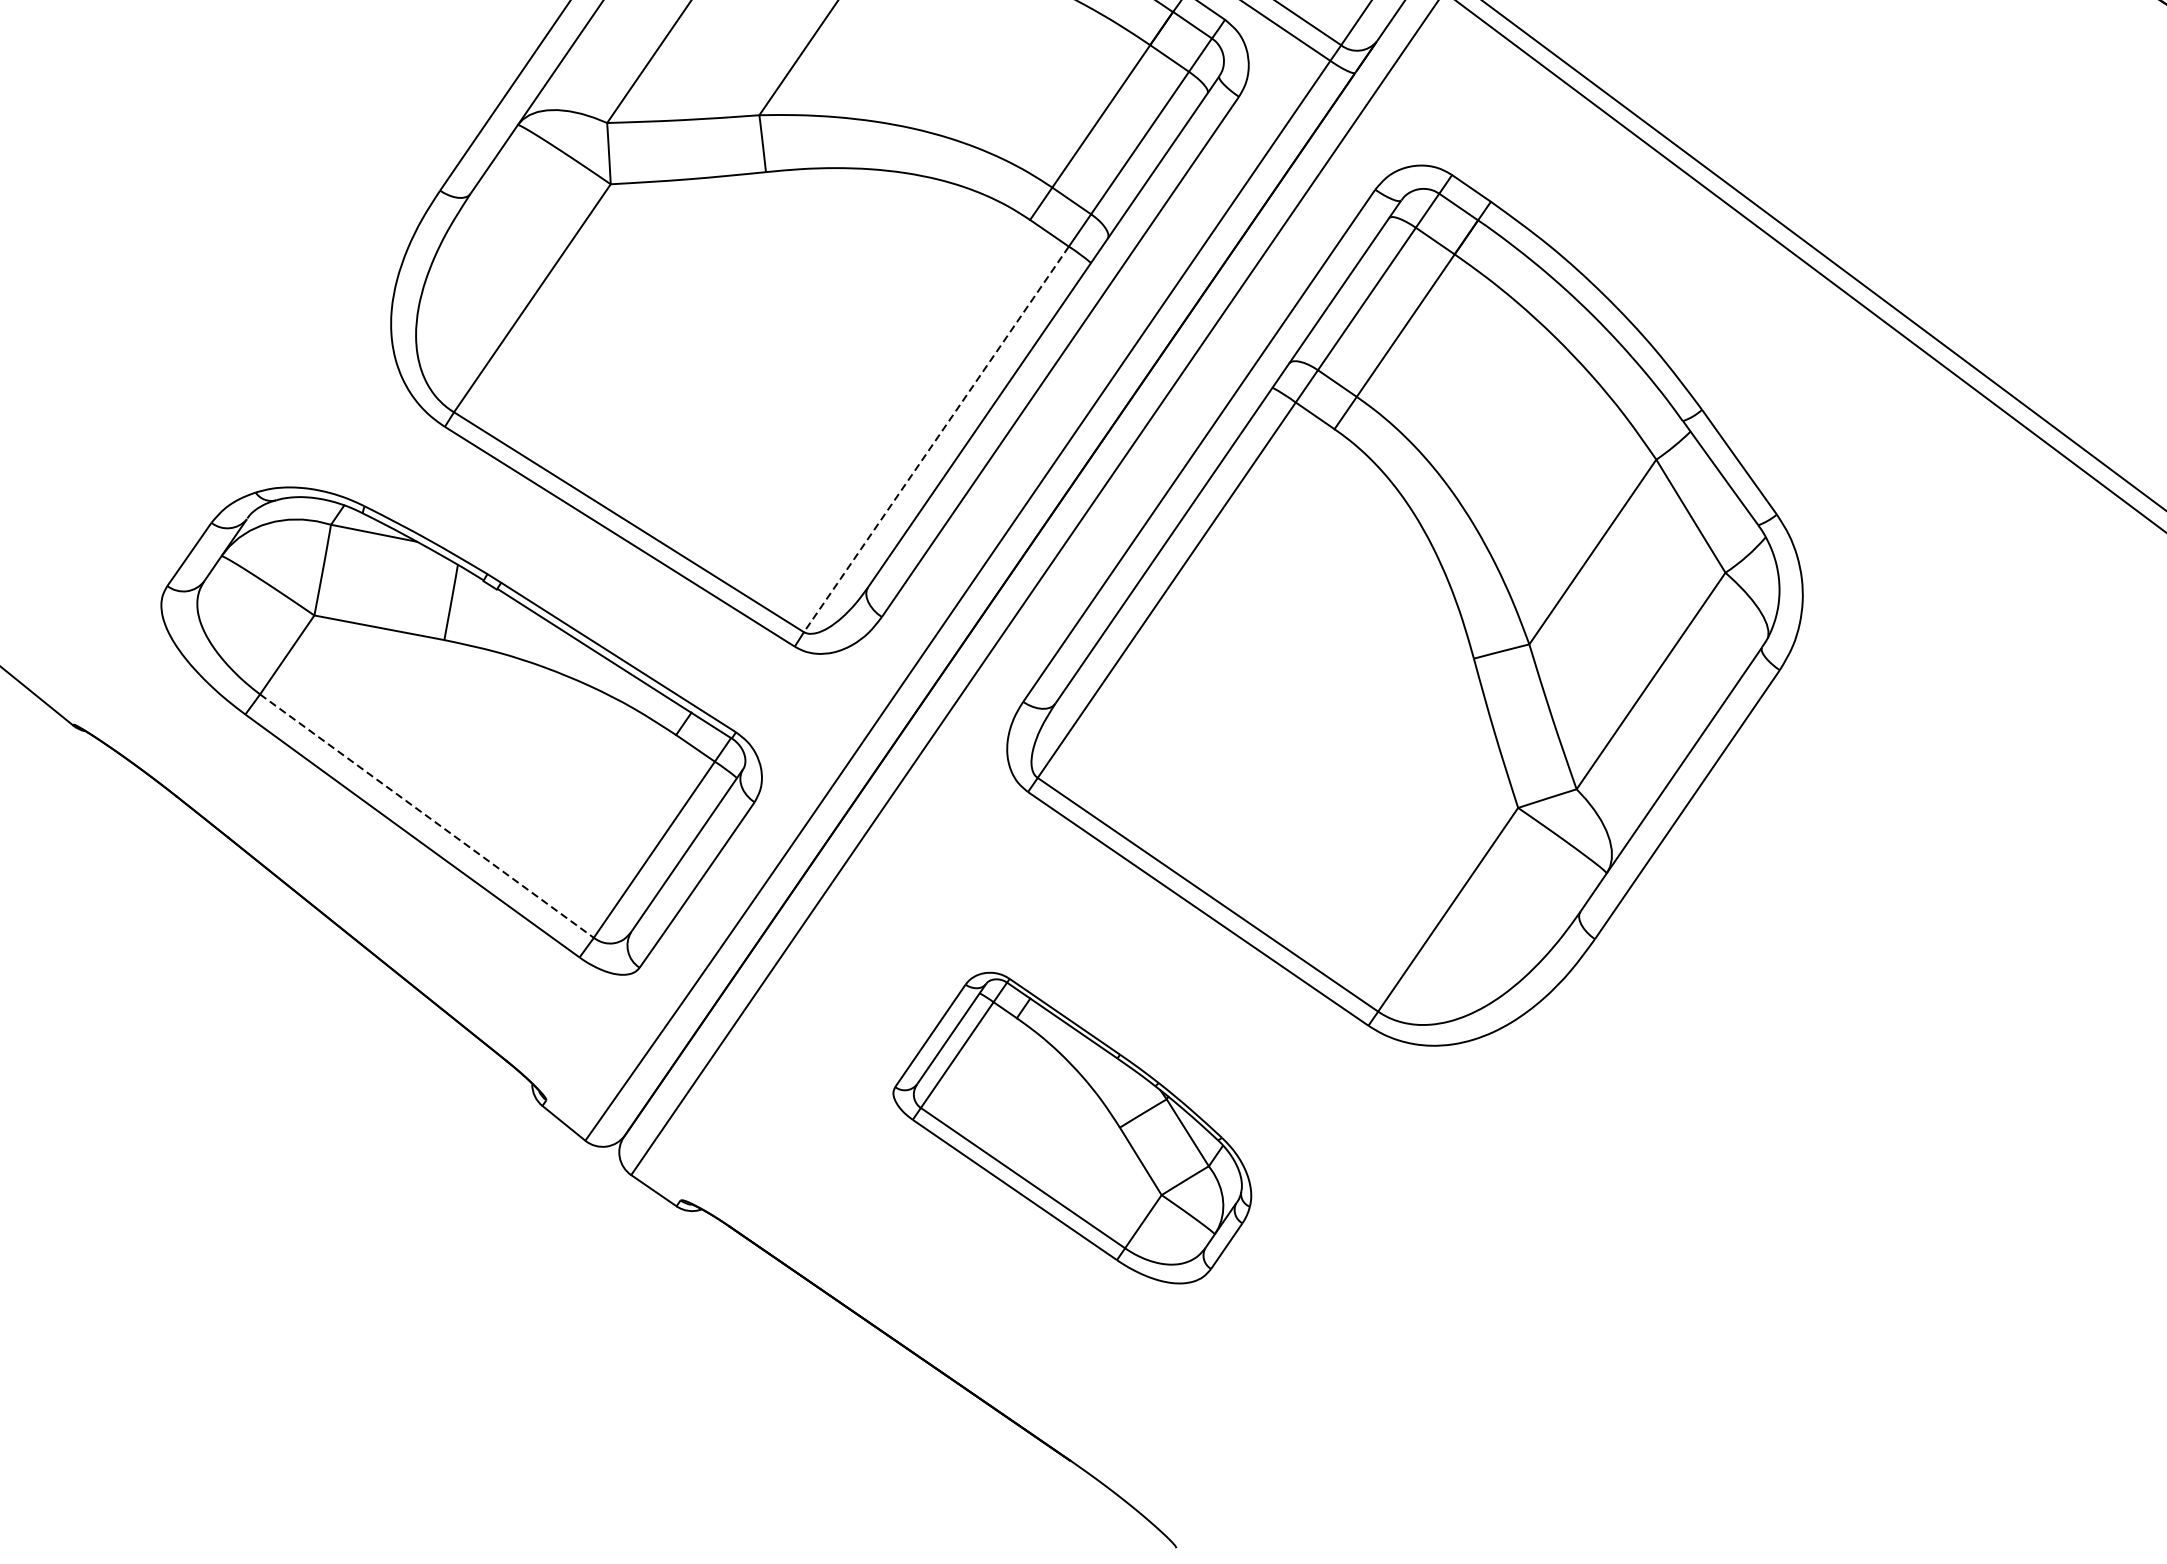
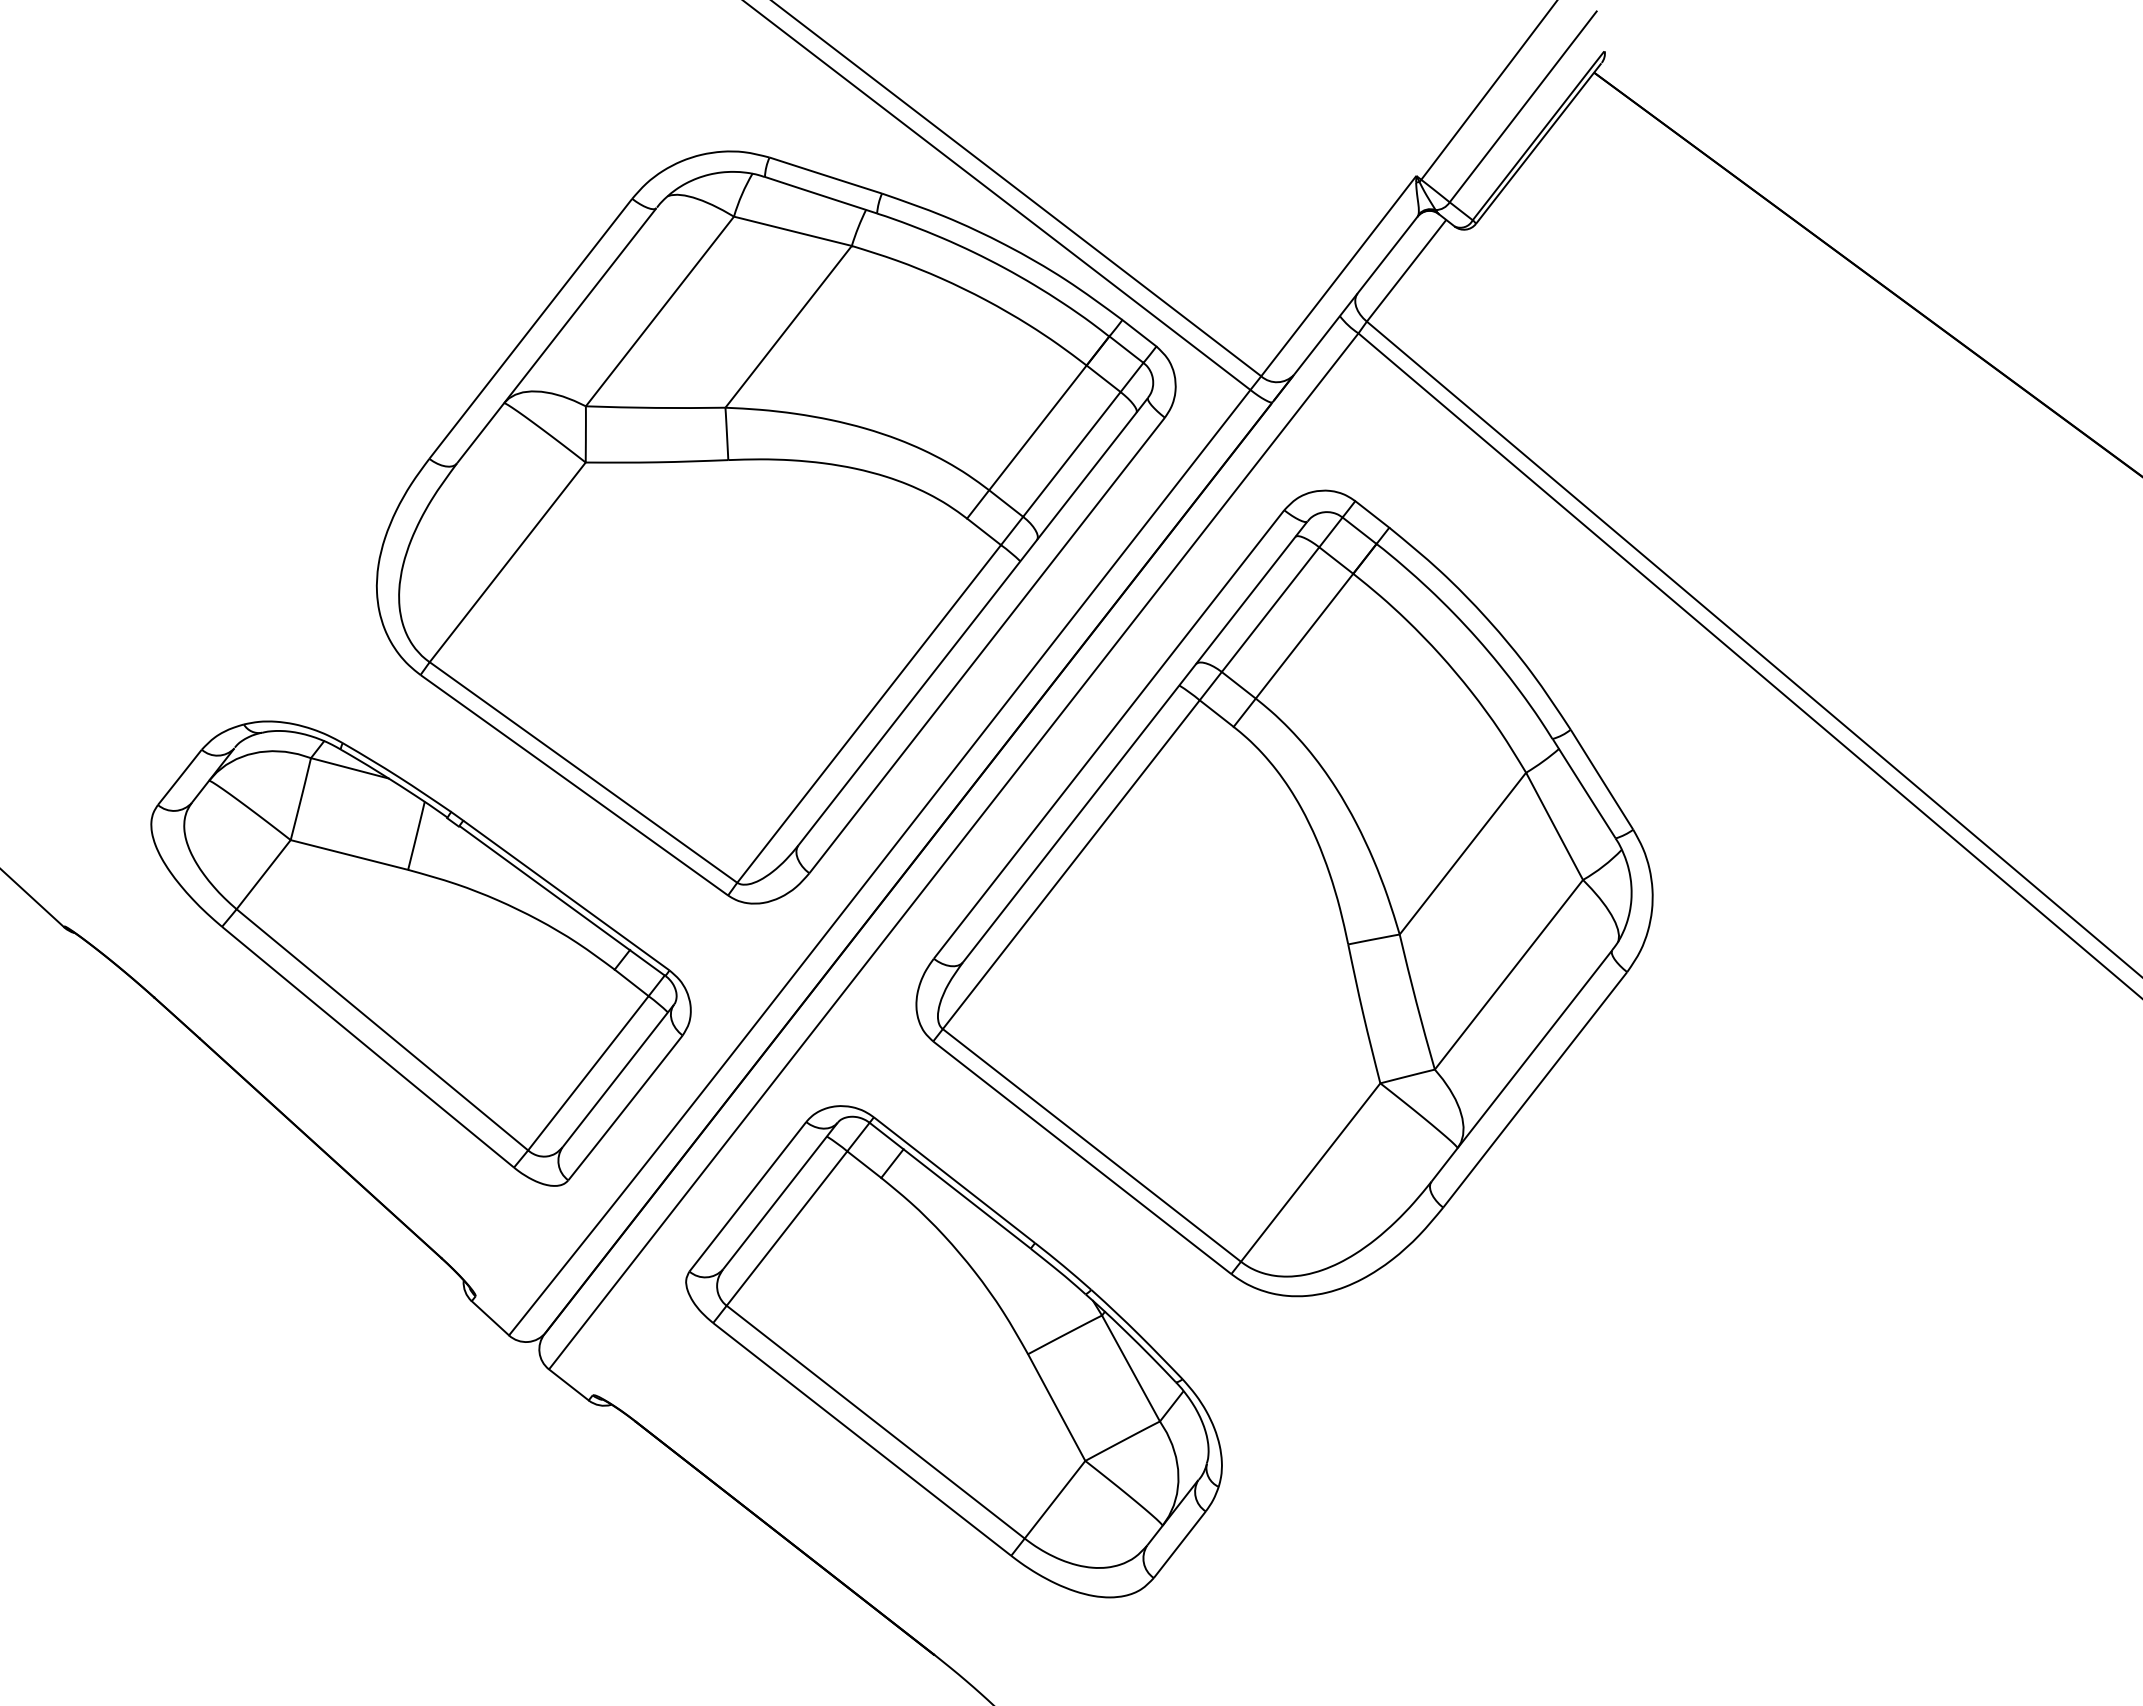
line: (935, 440) -> (868, 714), dashed -> solid
line: (427, 816) -> (382, 1030), dashed -> solid
part: (1070, 1128) -> (953, 1351), size x1.67

